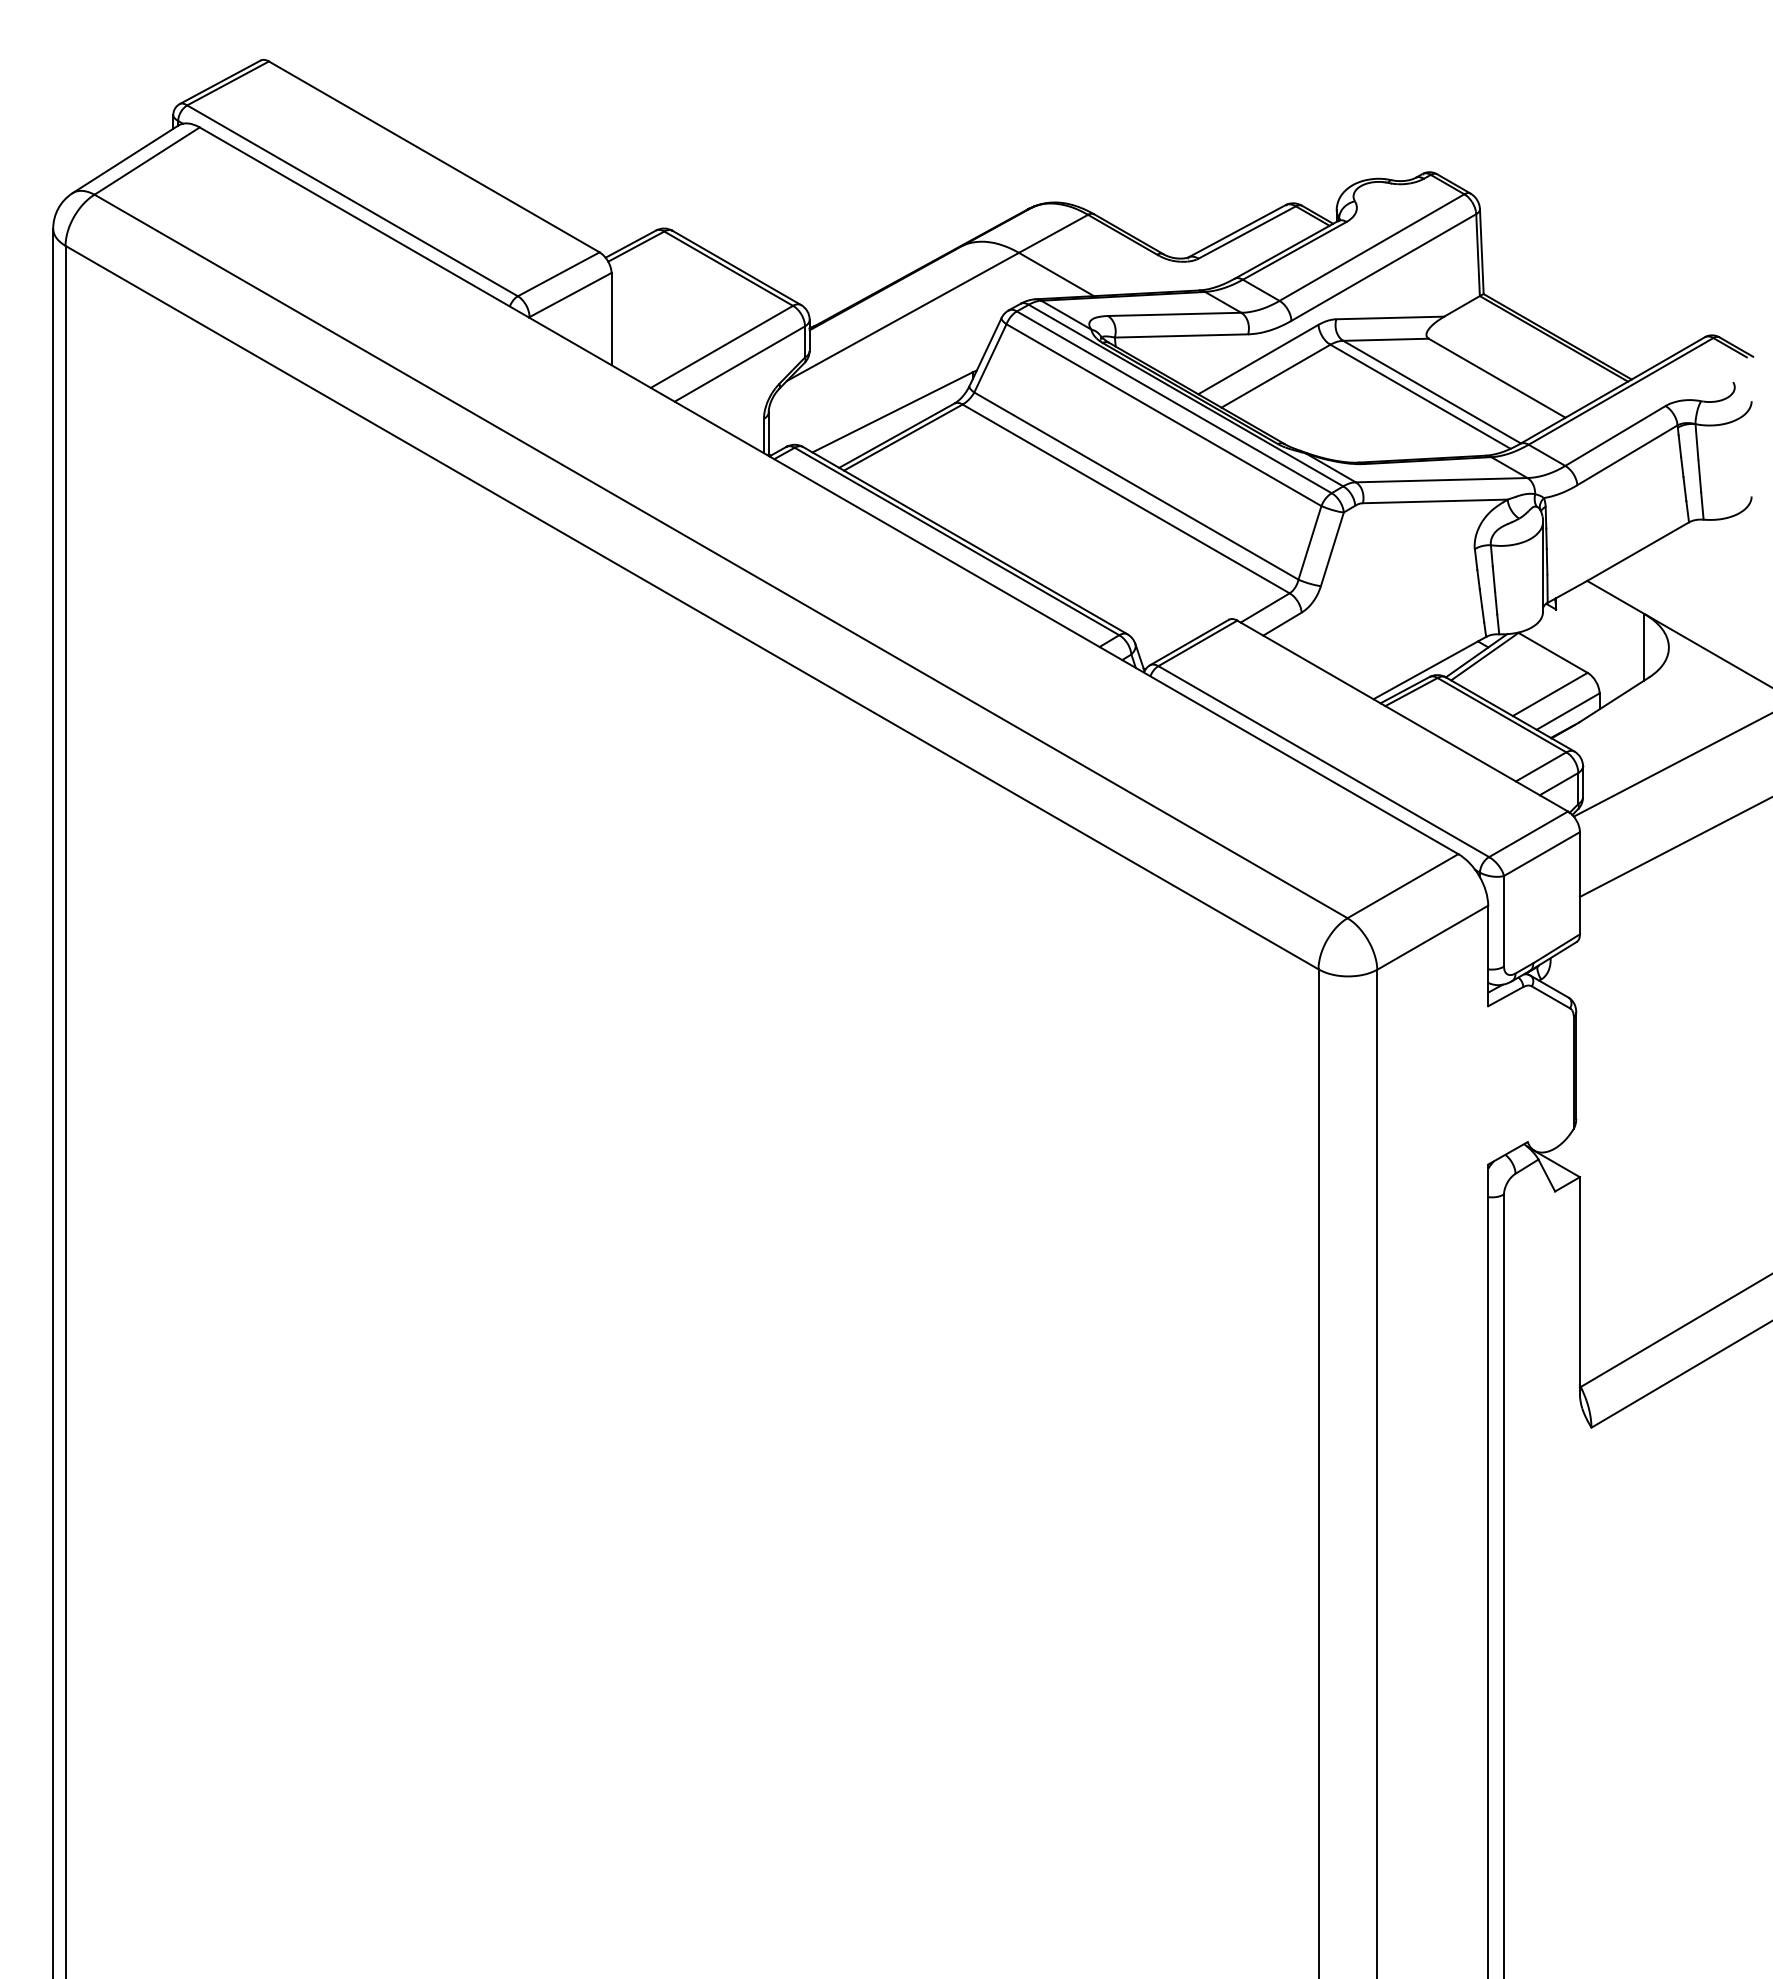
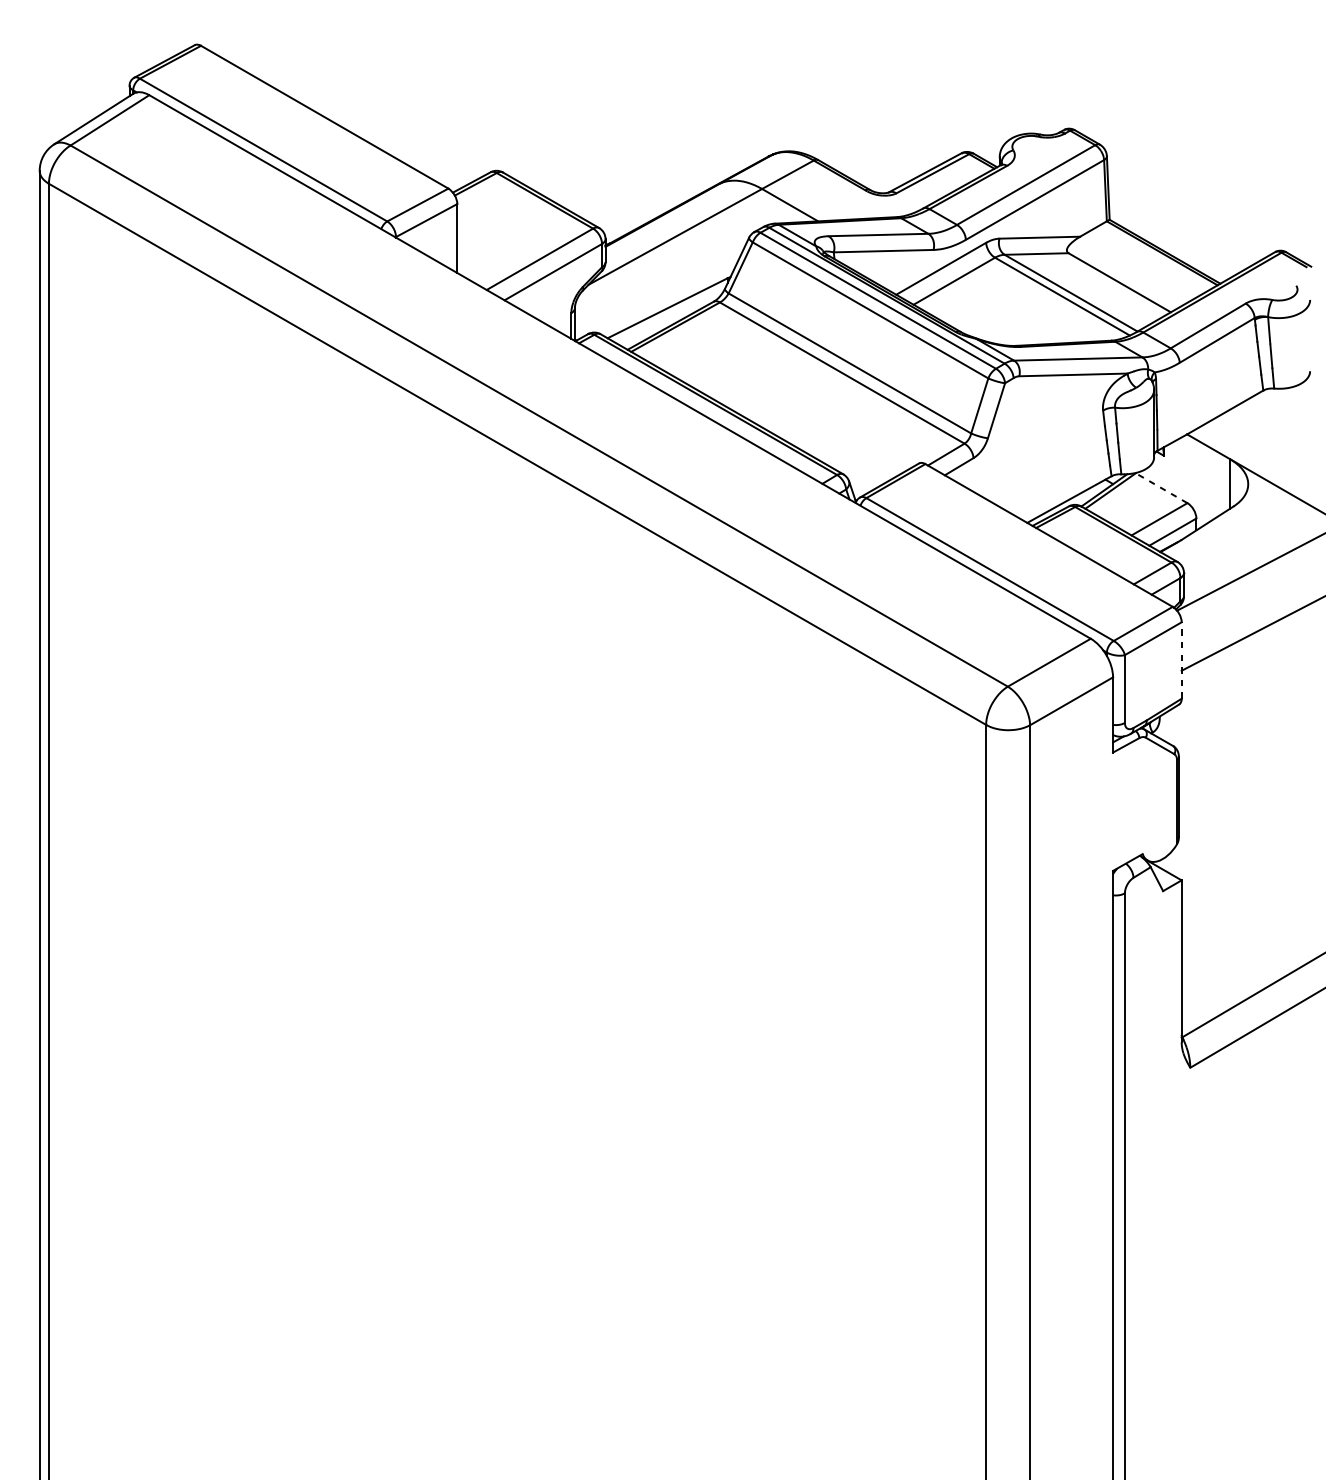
line: (1553, 652) -> (1161, 487), solid -> dashed
line: (1579, 882) -> (1181, 659), solid -> dashed

